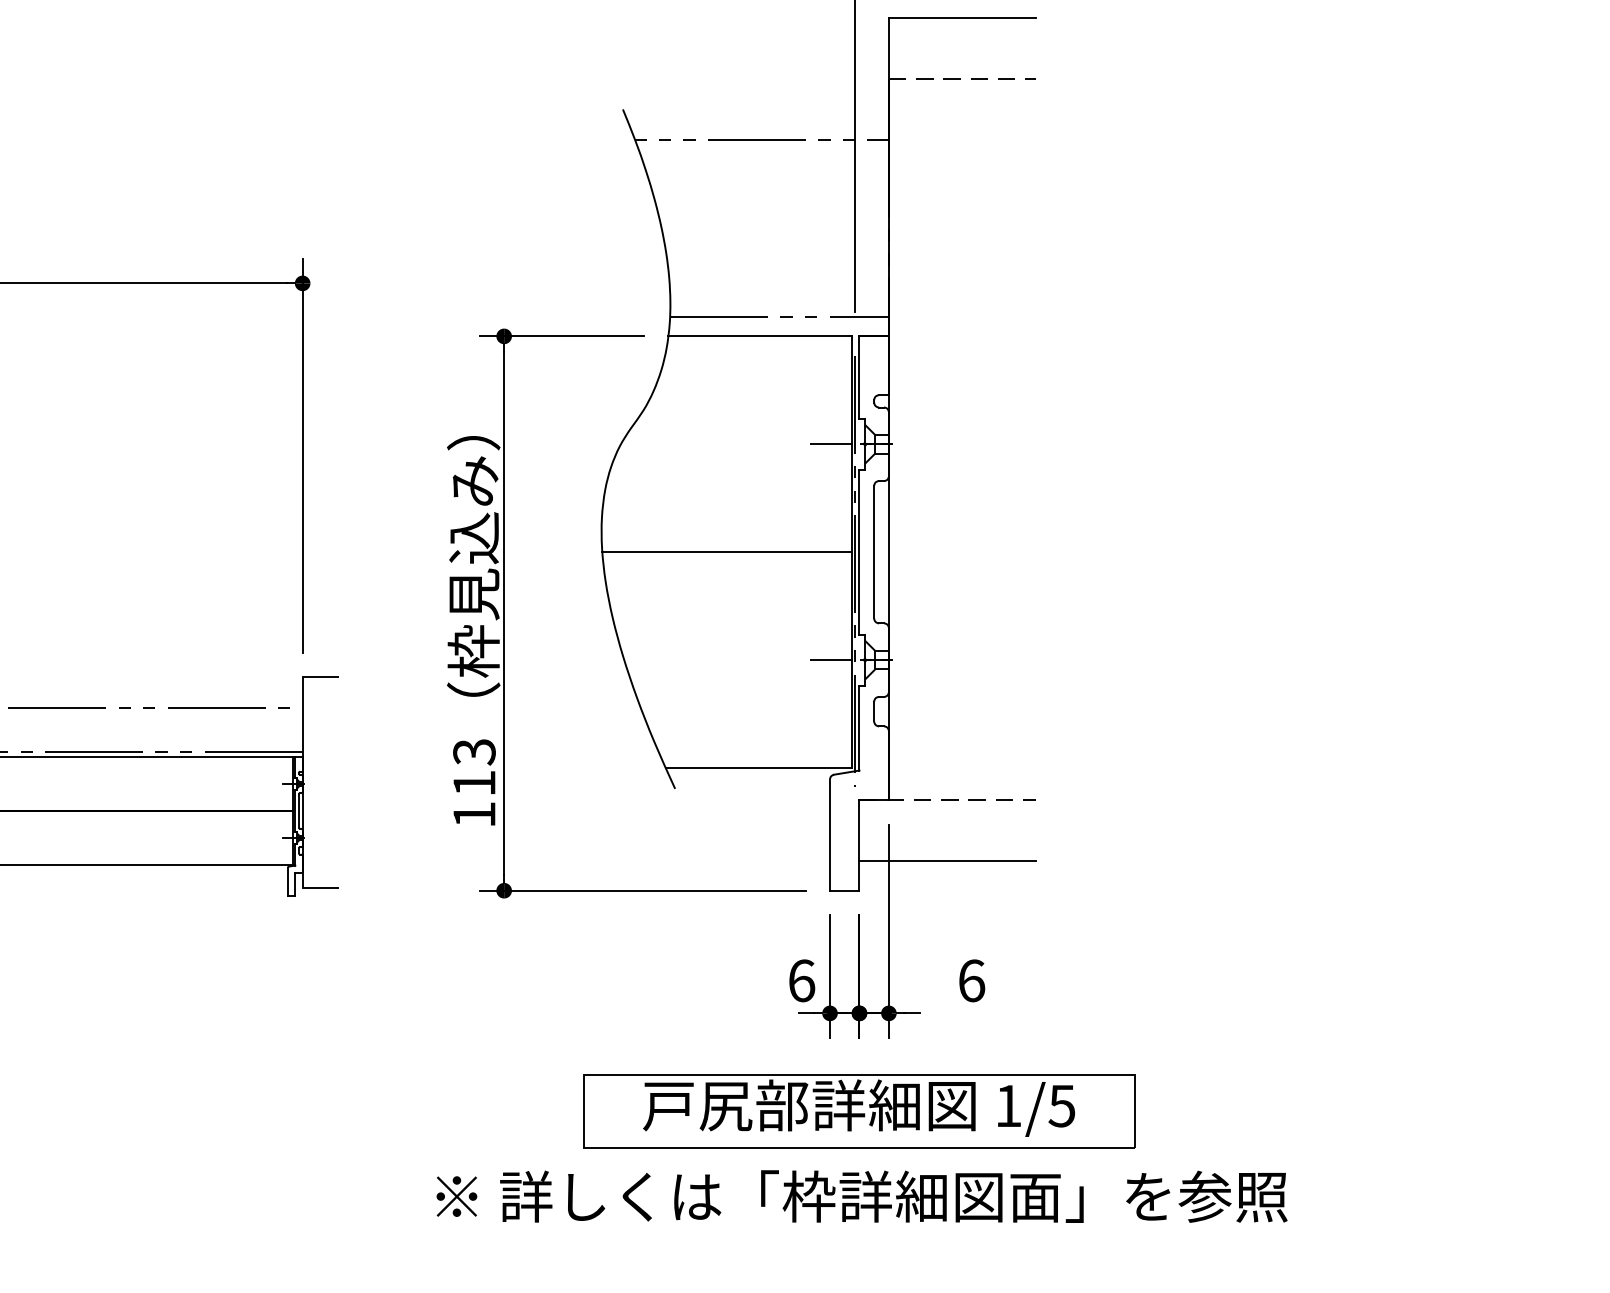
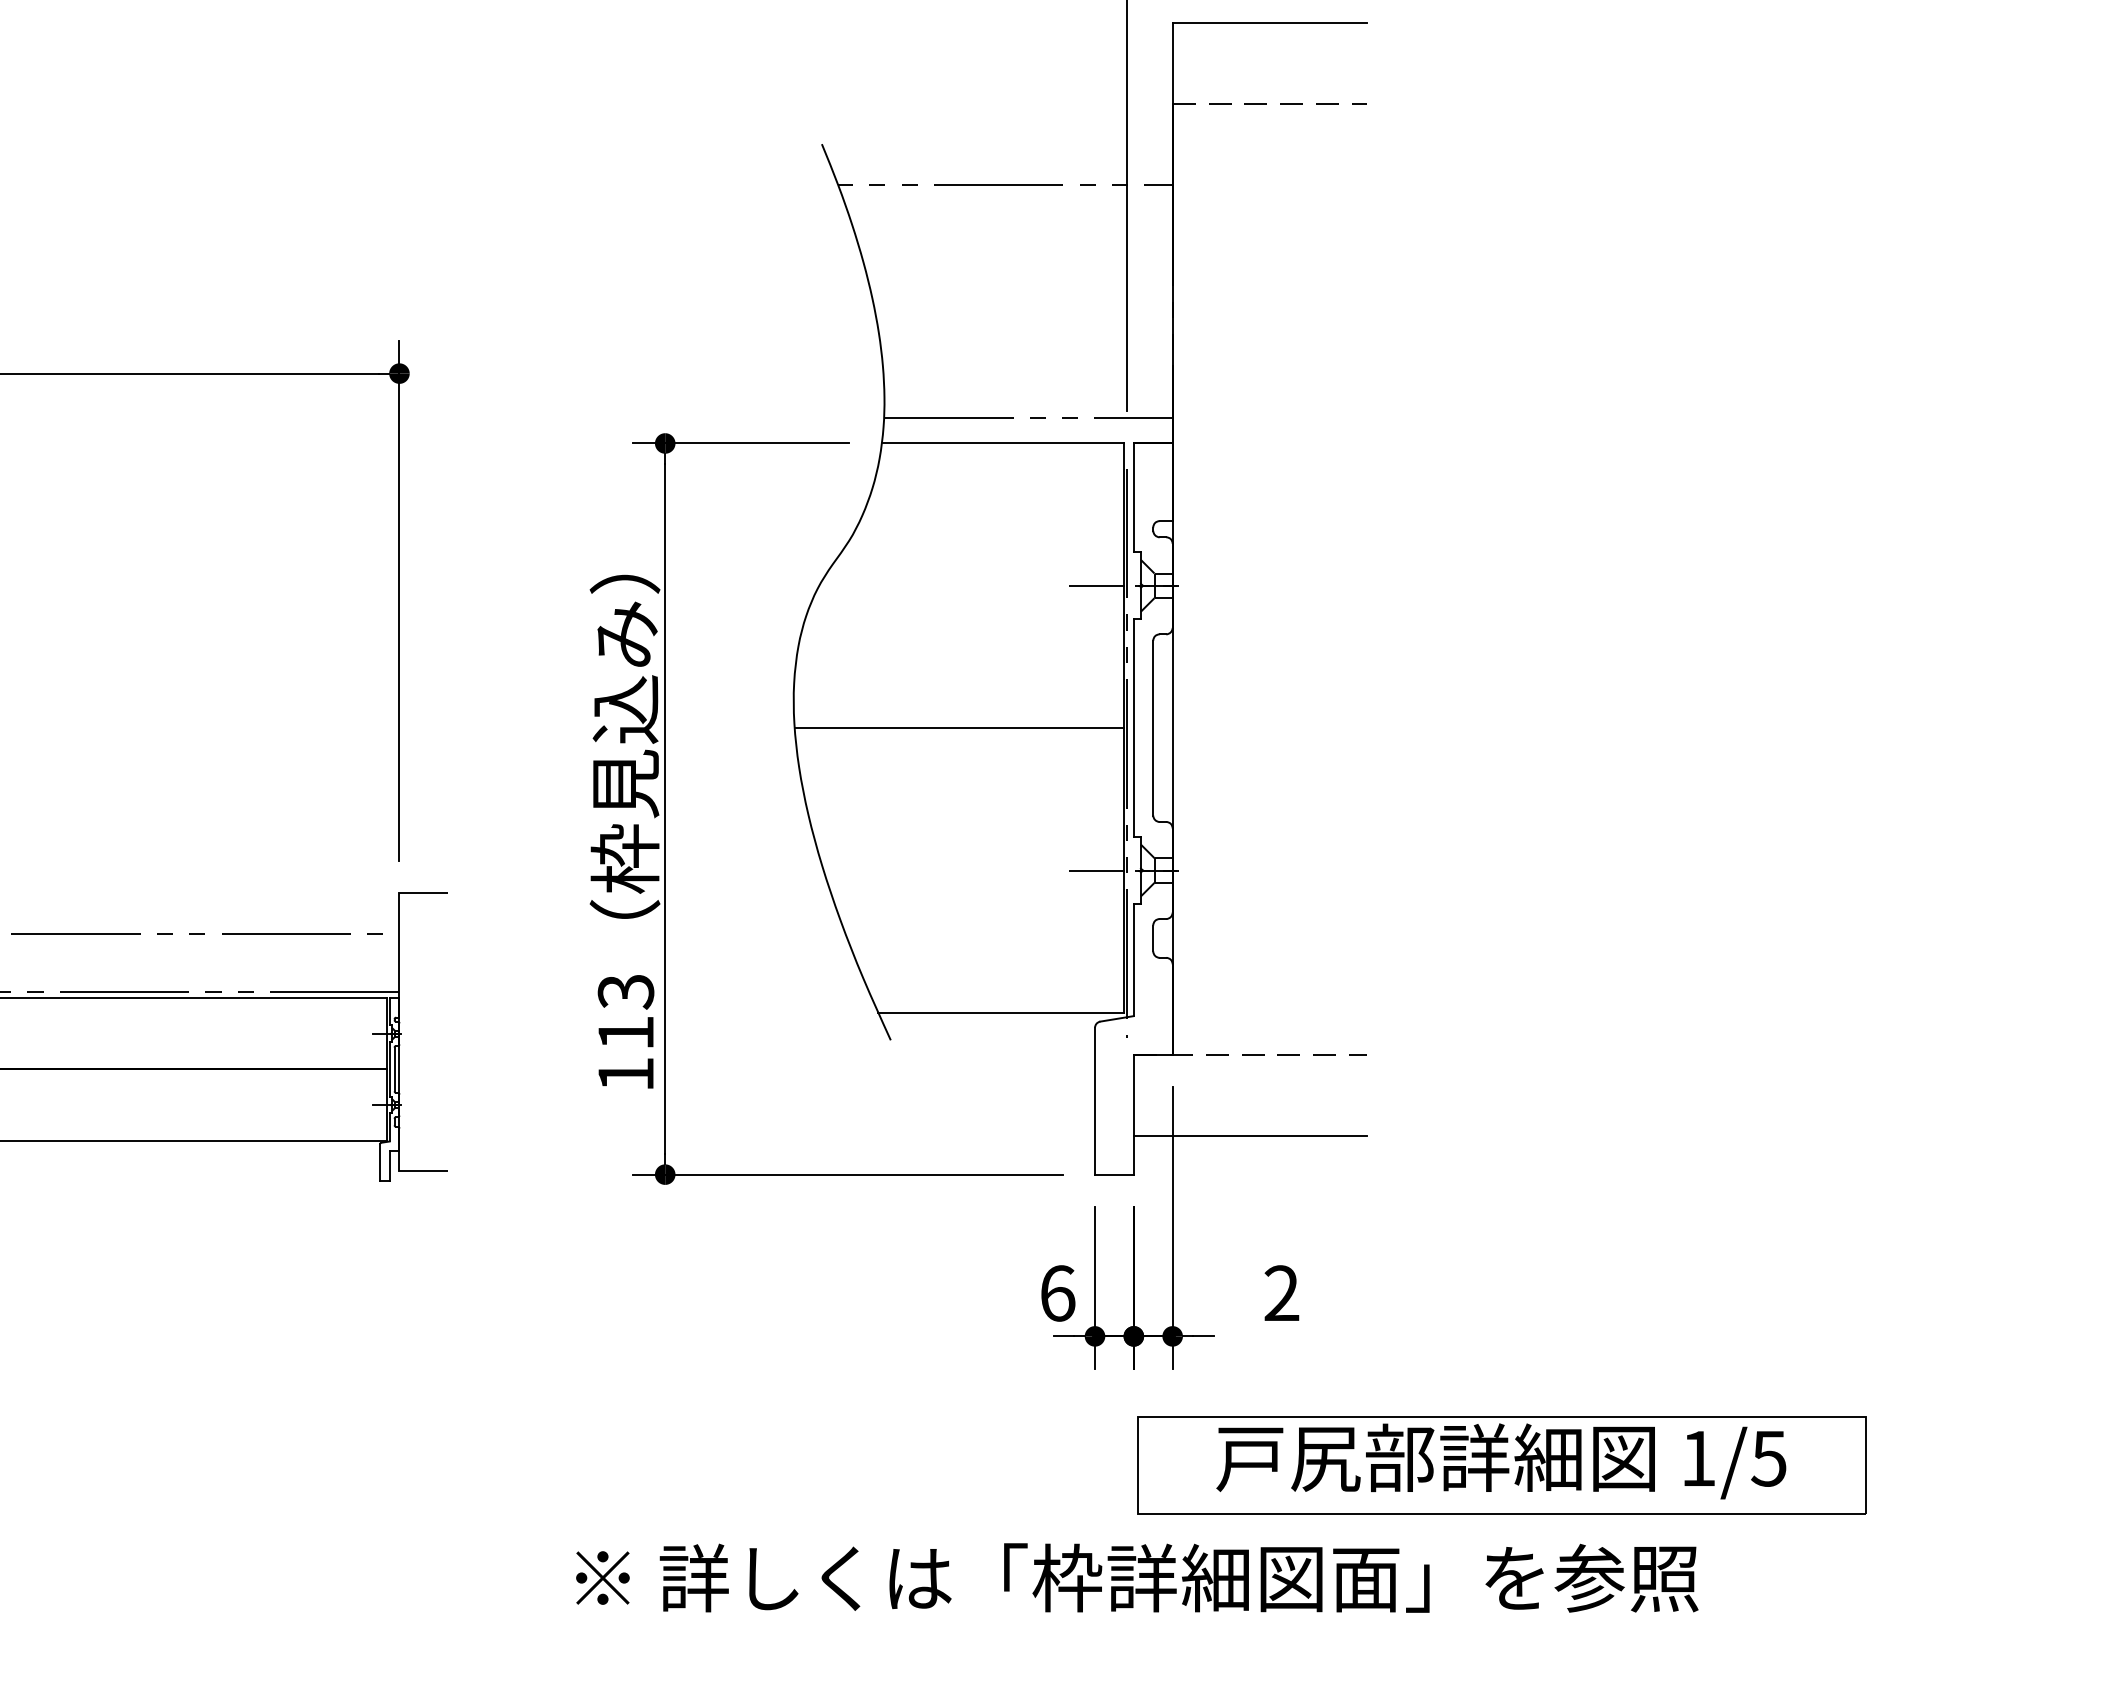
text: (971, 980) -> (1281, 1293), 6 -> 2
part: (859, 1111) -> (1501, 1465), moved

